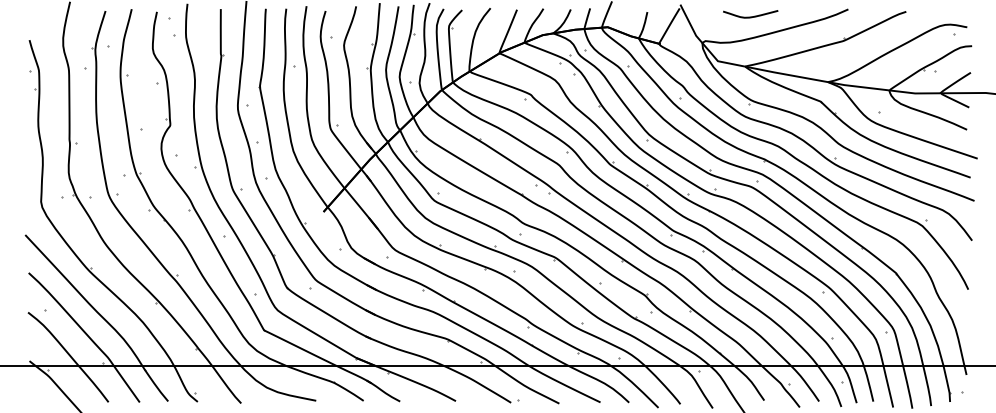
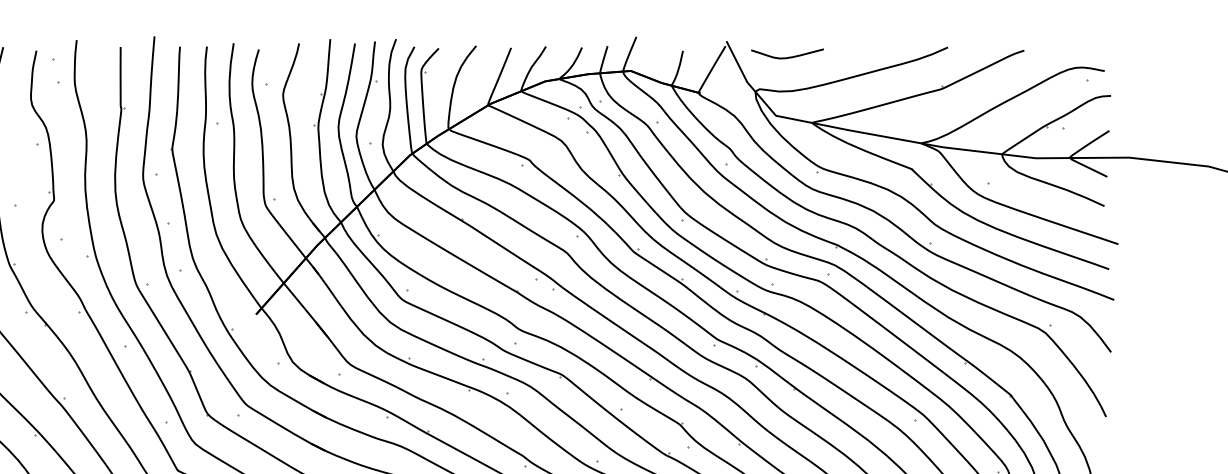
curve: (750, 16) -> (787, 56), moved

